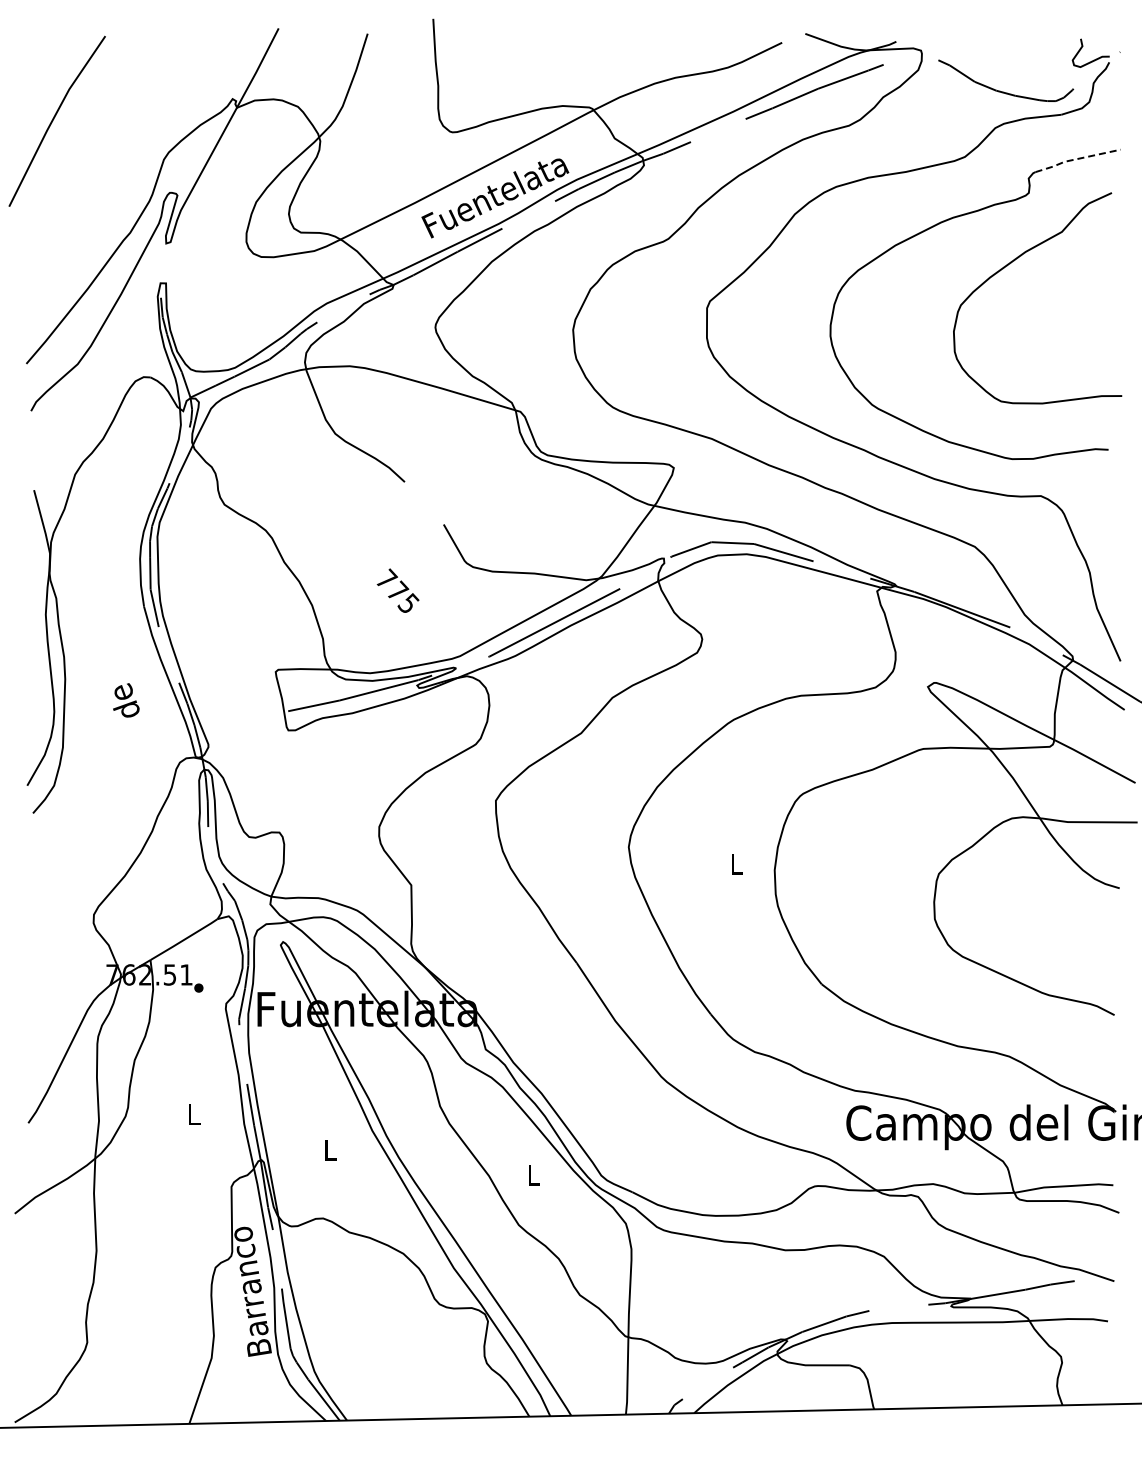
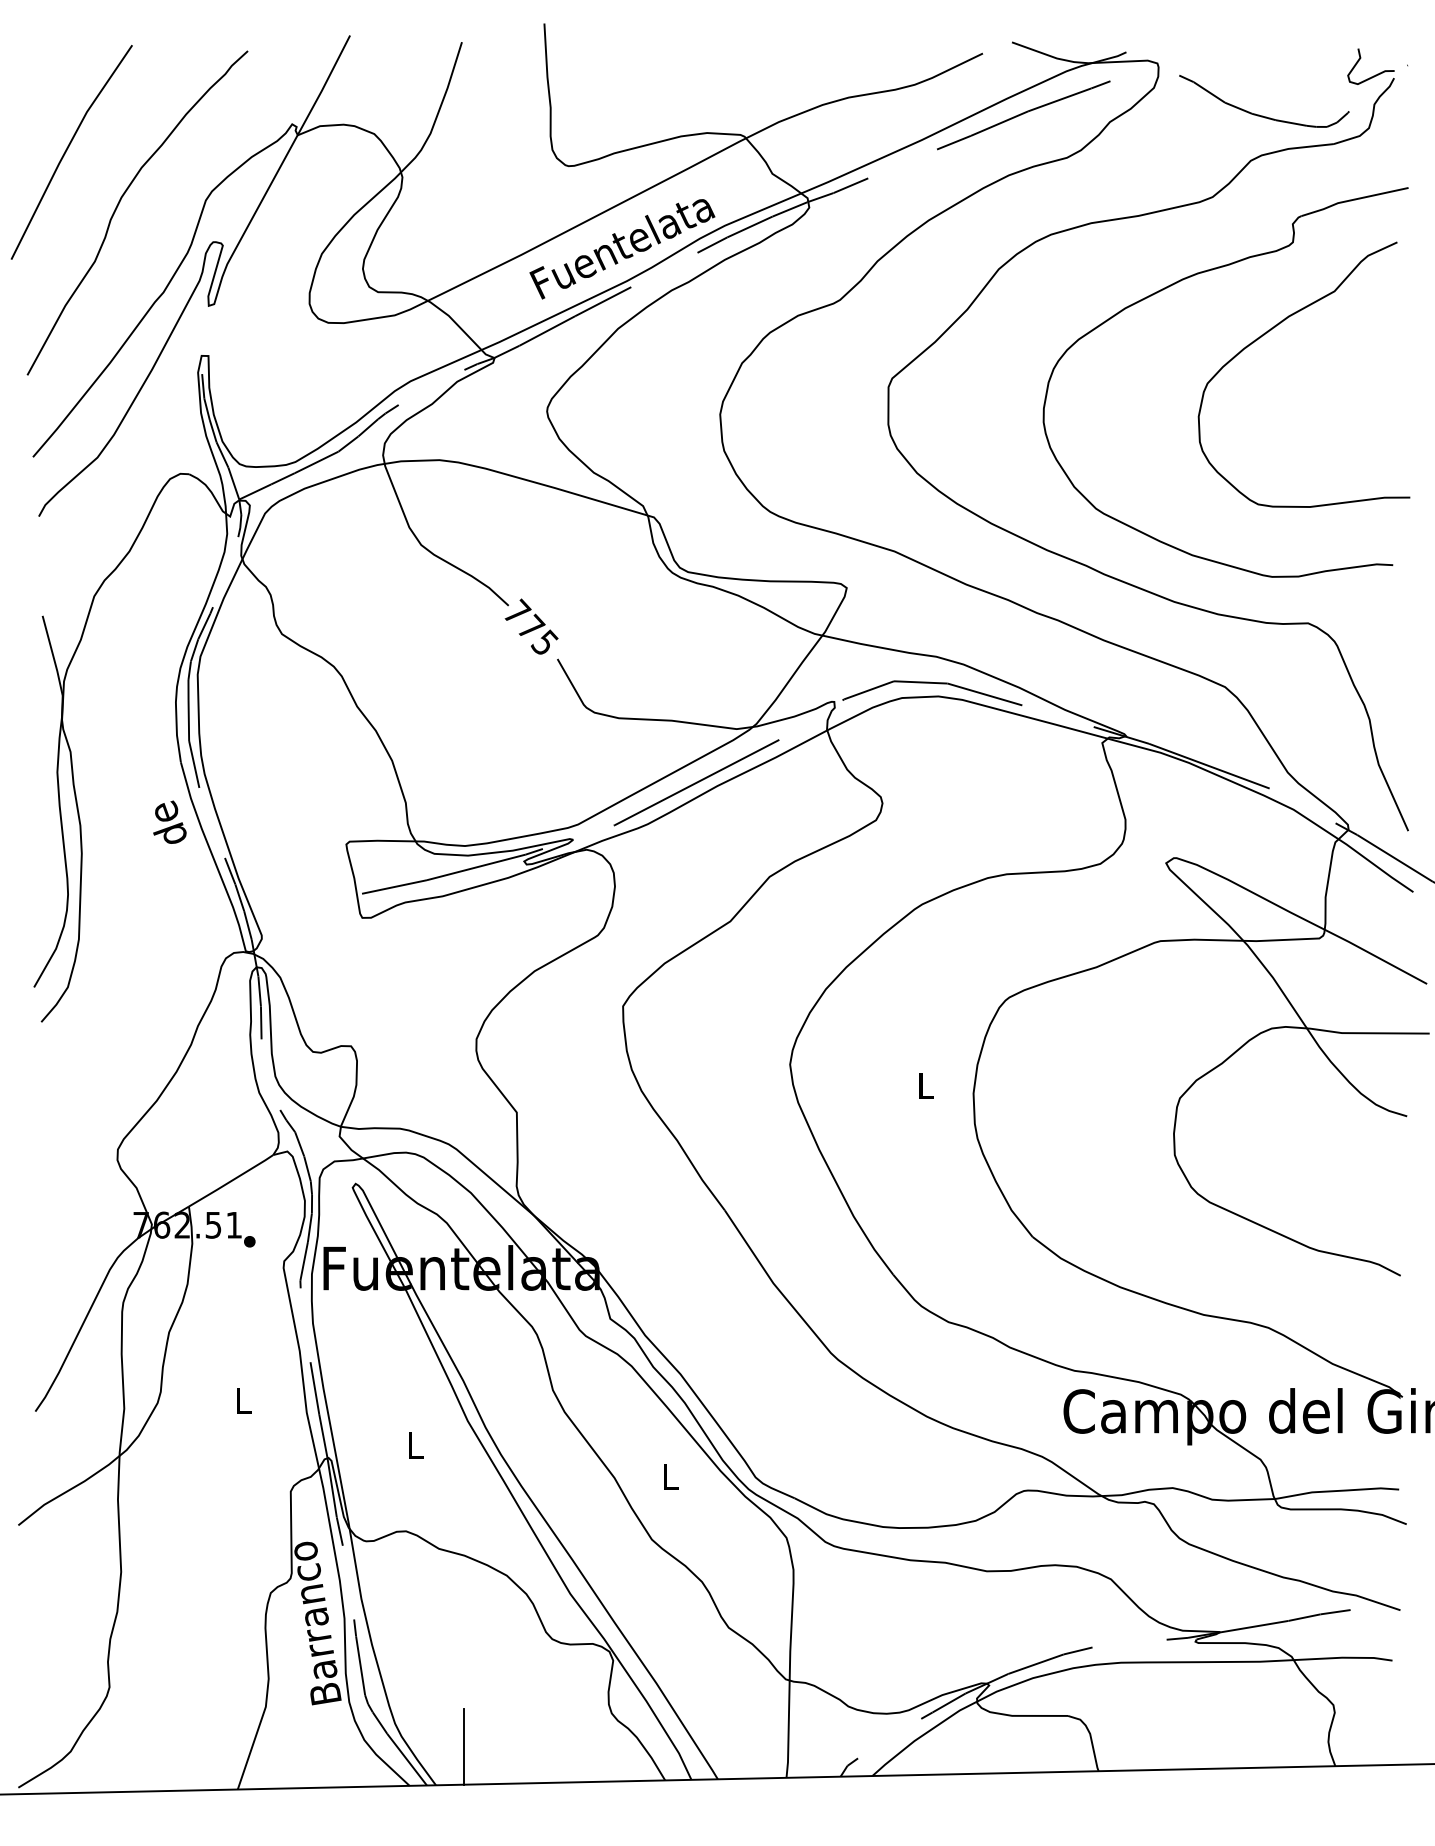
line: (1076, 159) -> (1352, 200), dashed -> solid
curve: (95, 162) -> (119, 204), added
text: (397, 590) -> (530, 626), moved
text: (126, 700) -> (170, 822), moved
line: (369, 1390) -> (464, 1747), added

